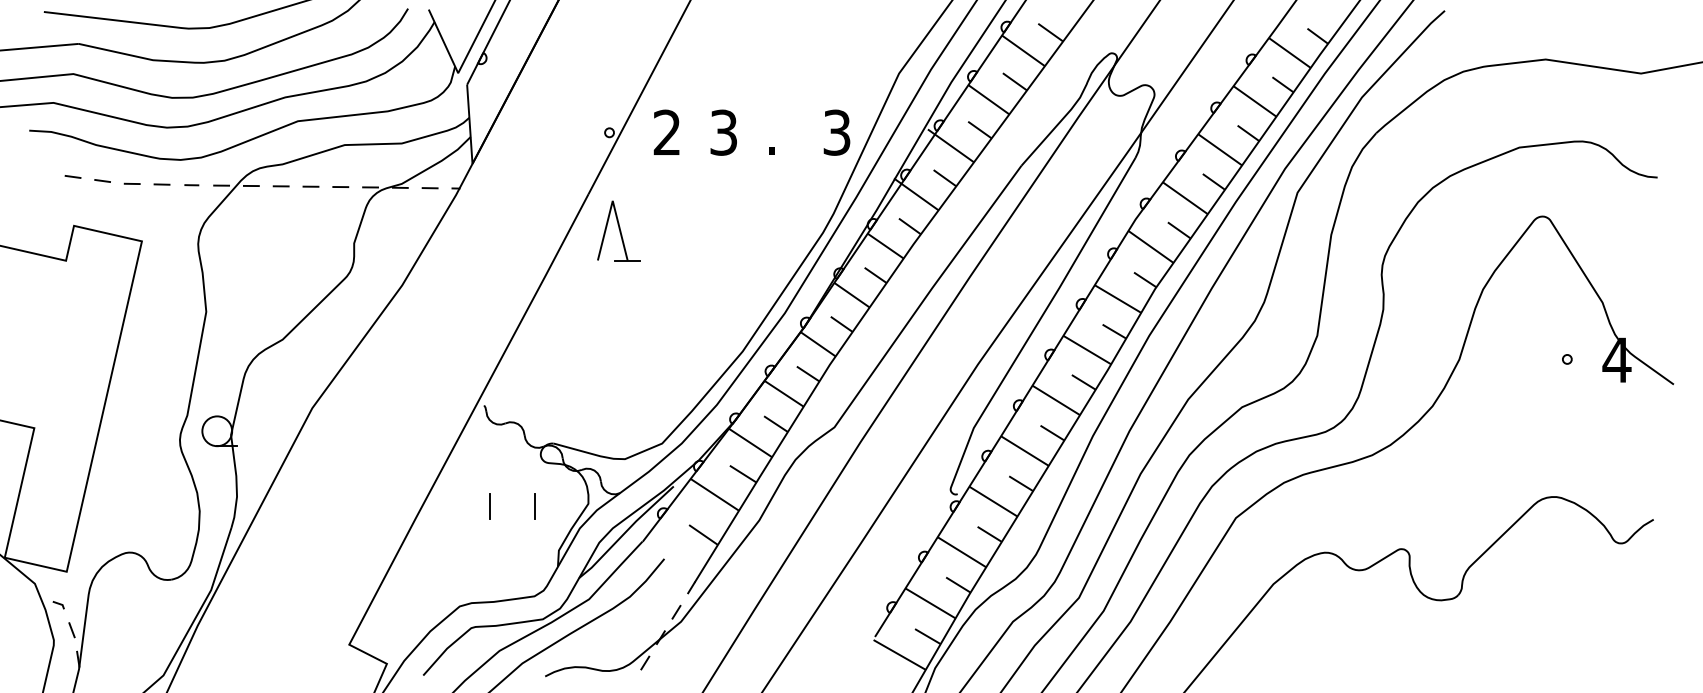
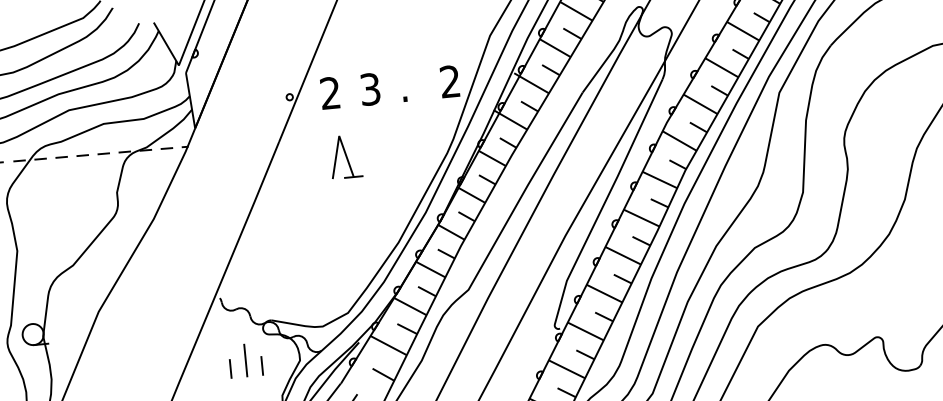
text: (836, 132) -> (449, 81), 3 -> 2
part: (618, 230) -> (345, 156), moved
line: (512, 496) -> (245, 360), added

